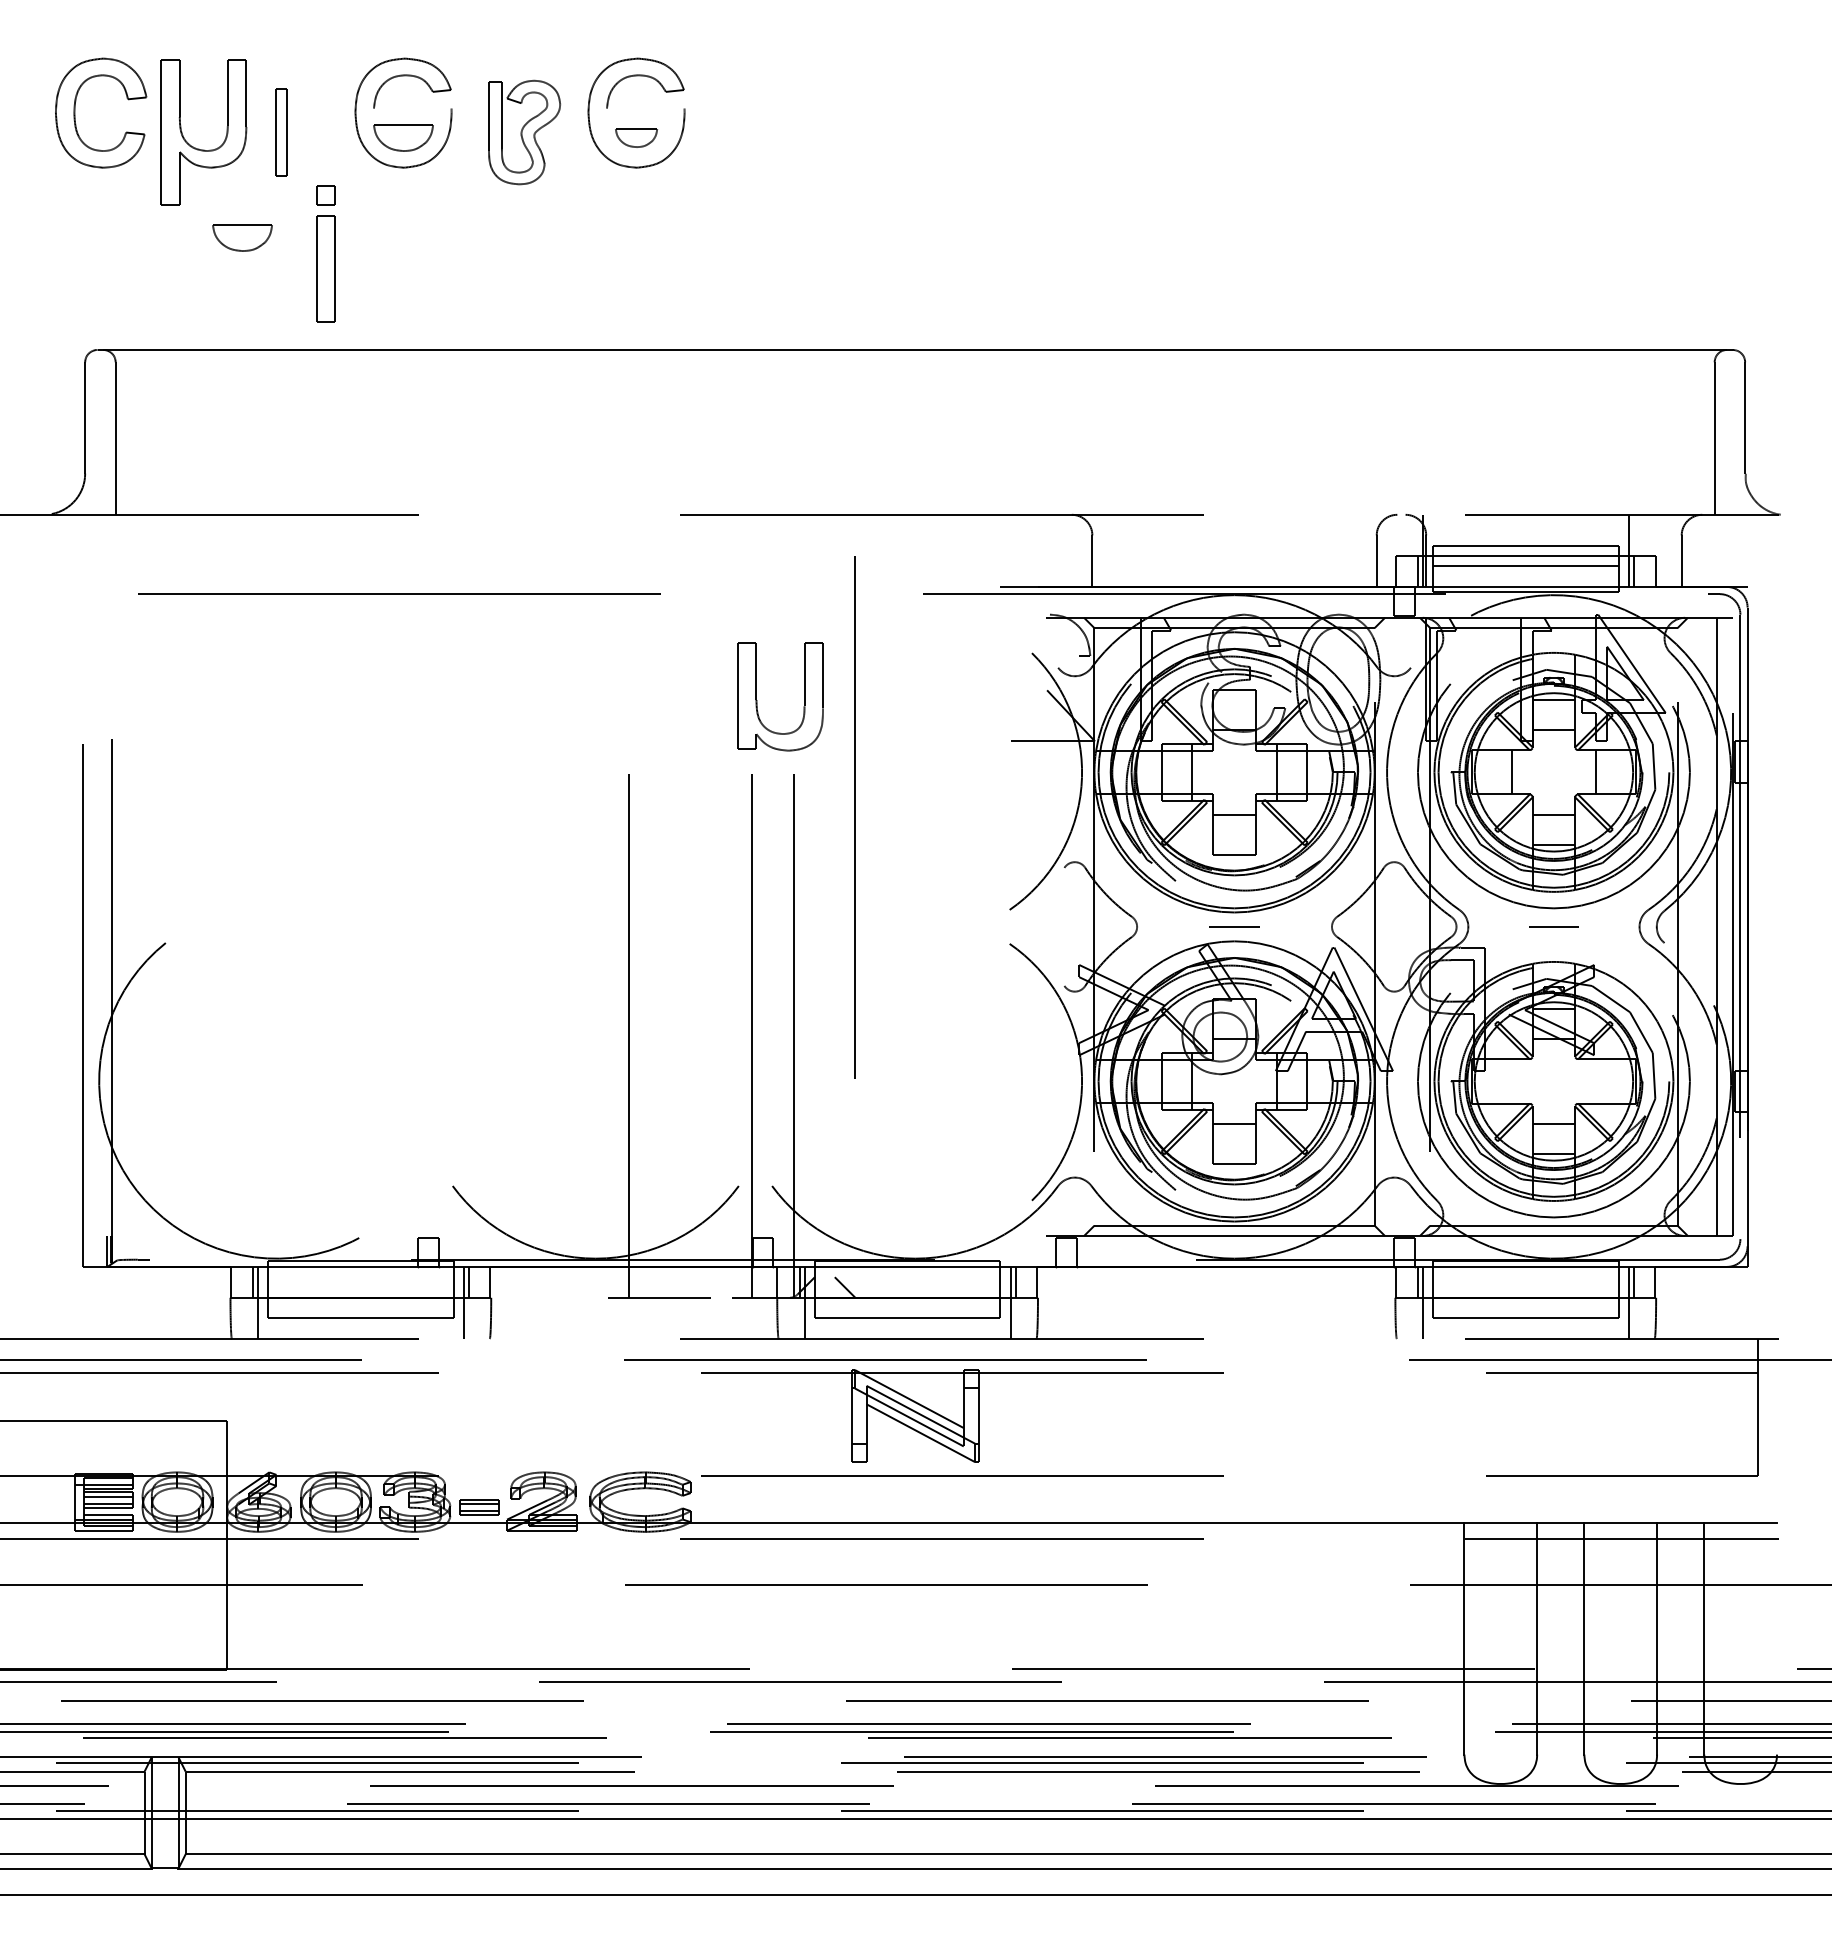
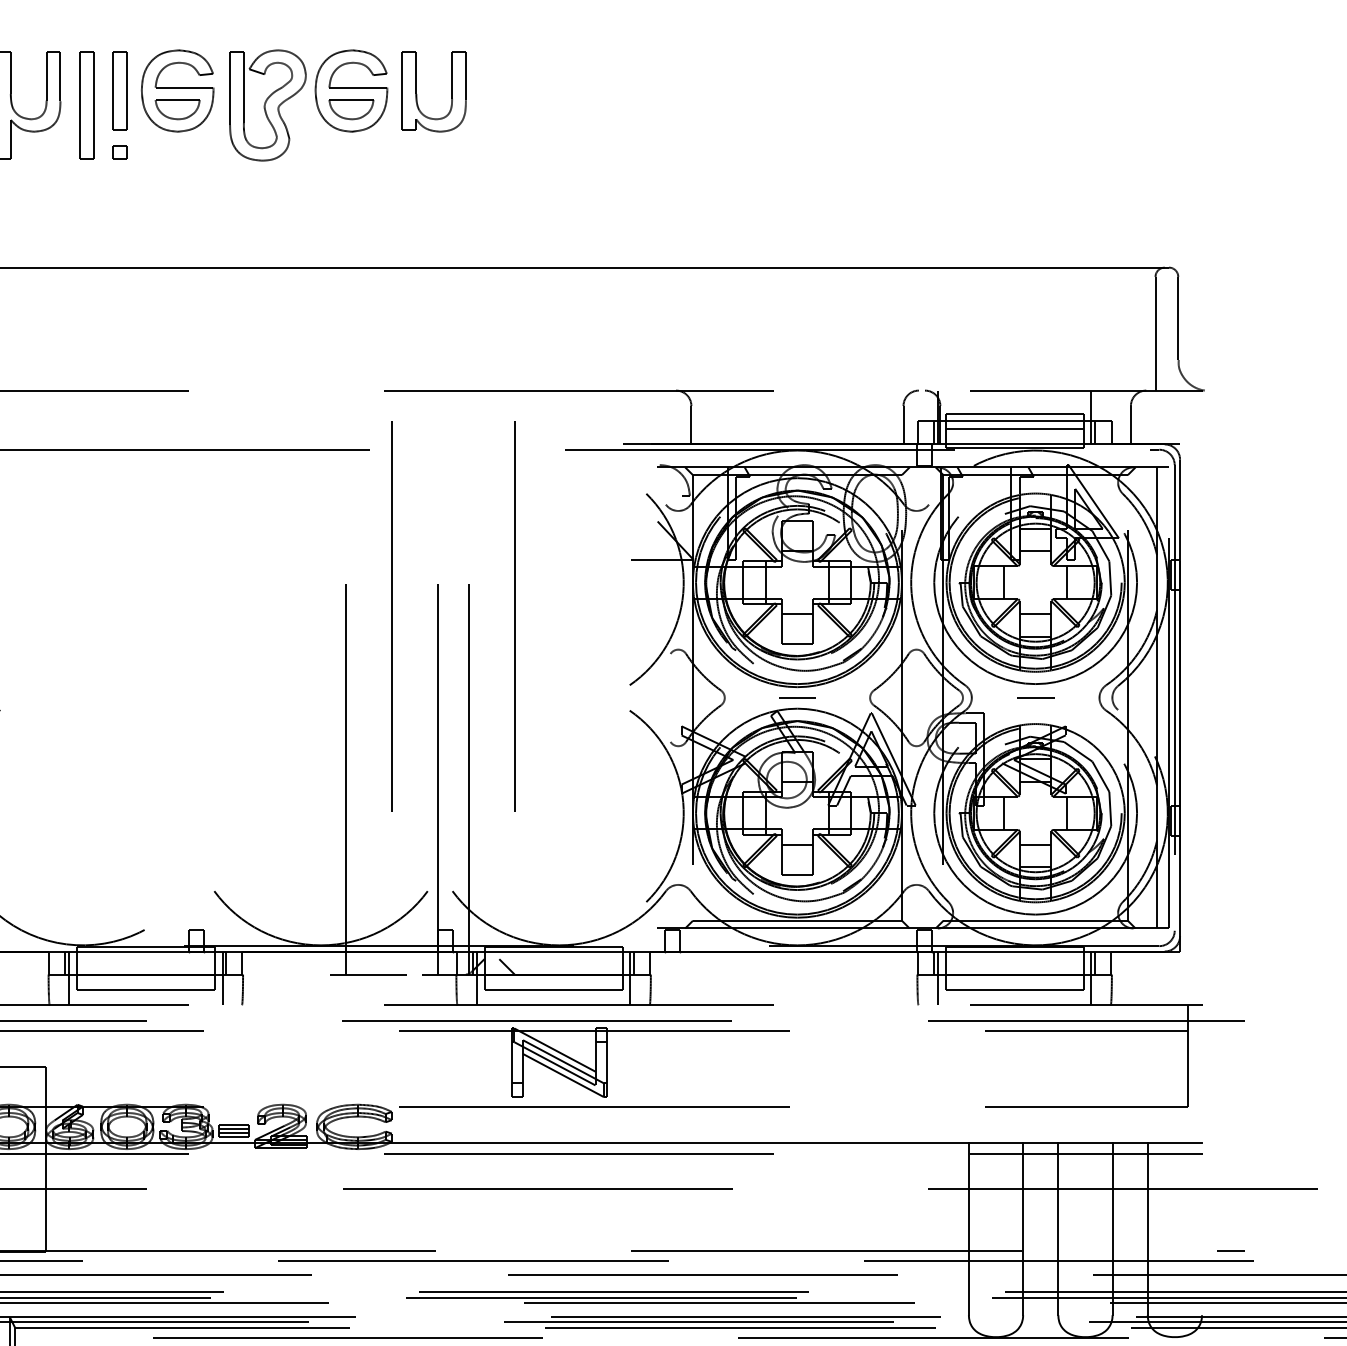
line: (412, 108) -> (184, 87), added
line: (645, 108) -> (358, 87), added
part: (281, 132) -> (86, 105), size x1.67
part: (524, 132) -> (267, 105), size x1.43
part: (636, 137) -> (351, 109), size x1.43
part: (242, 237) -> (57, 183), removed
part: (325, 268) -> (119, 90), moved
part: (757, 700) -> (417, 94), moved
line: (690, 817) -> (391, 616), added
line: (1511, 1081) -> (1004, 813), added
line: (1596, 1081) -> (1067, 813), added

